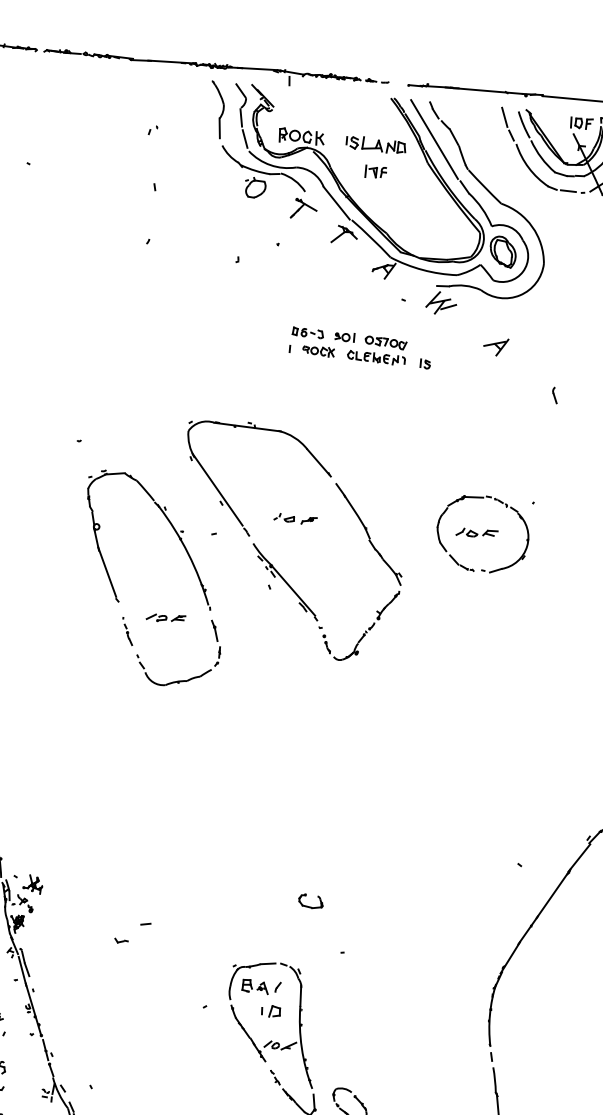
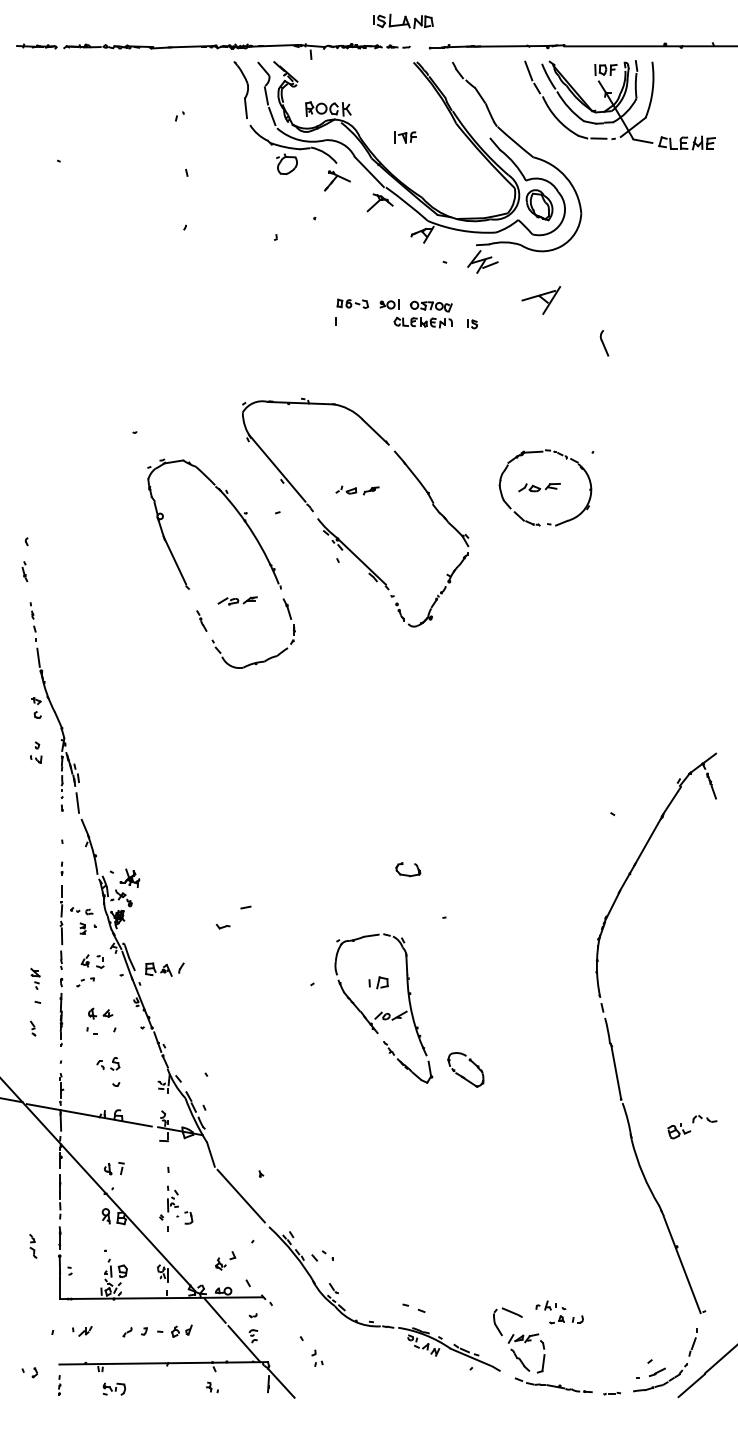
line: (434, 139) -> (460, 99), removed
part: (376, 144) -> (403, 20), moved
part: (495, 346) -> (540, 300), size x1.6
part: (318, 350) -> (364, 320), removed
part: (555, 394) -> (604, 342), size x1.6
part: (261, 987) -> (164, 969), moved

